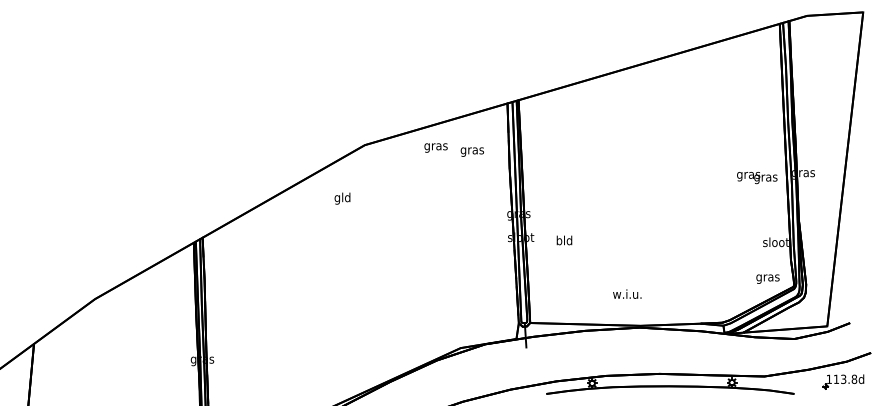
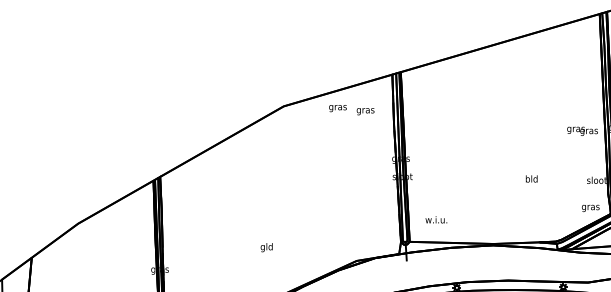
text: (342, 198) -> (266, 247), moved
text: (564, 240) -> (531, 179), moved
text: (627, 293) -> (436, 219), moved

